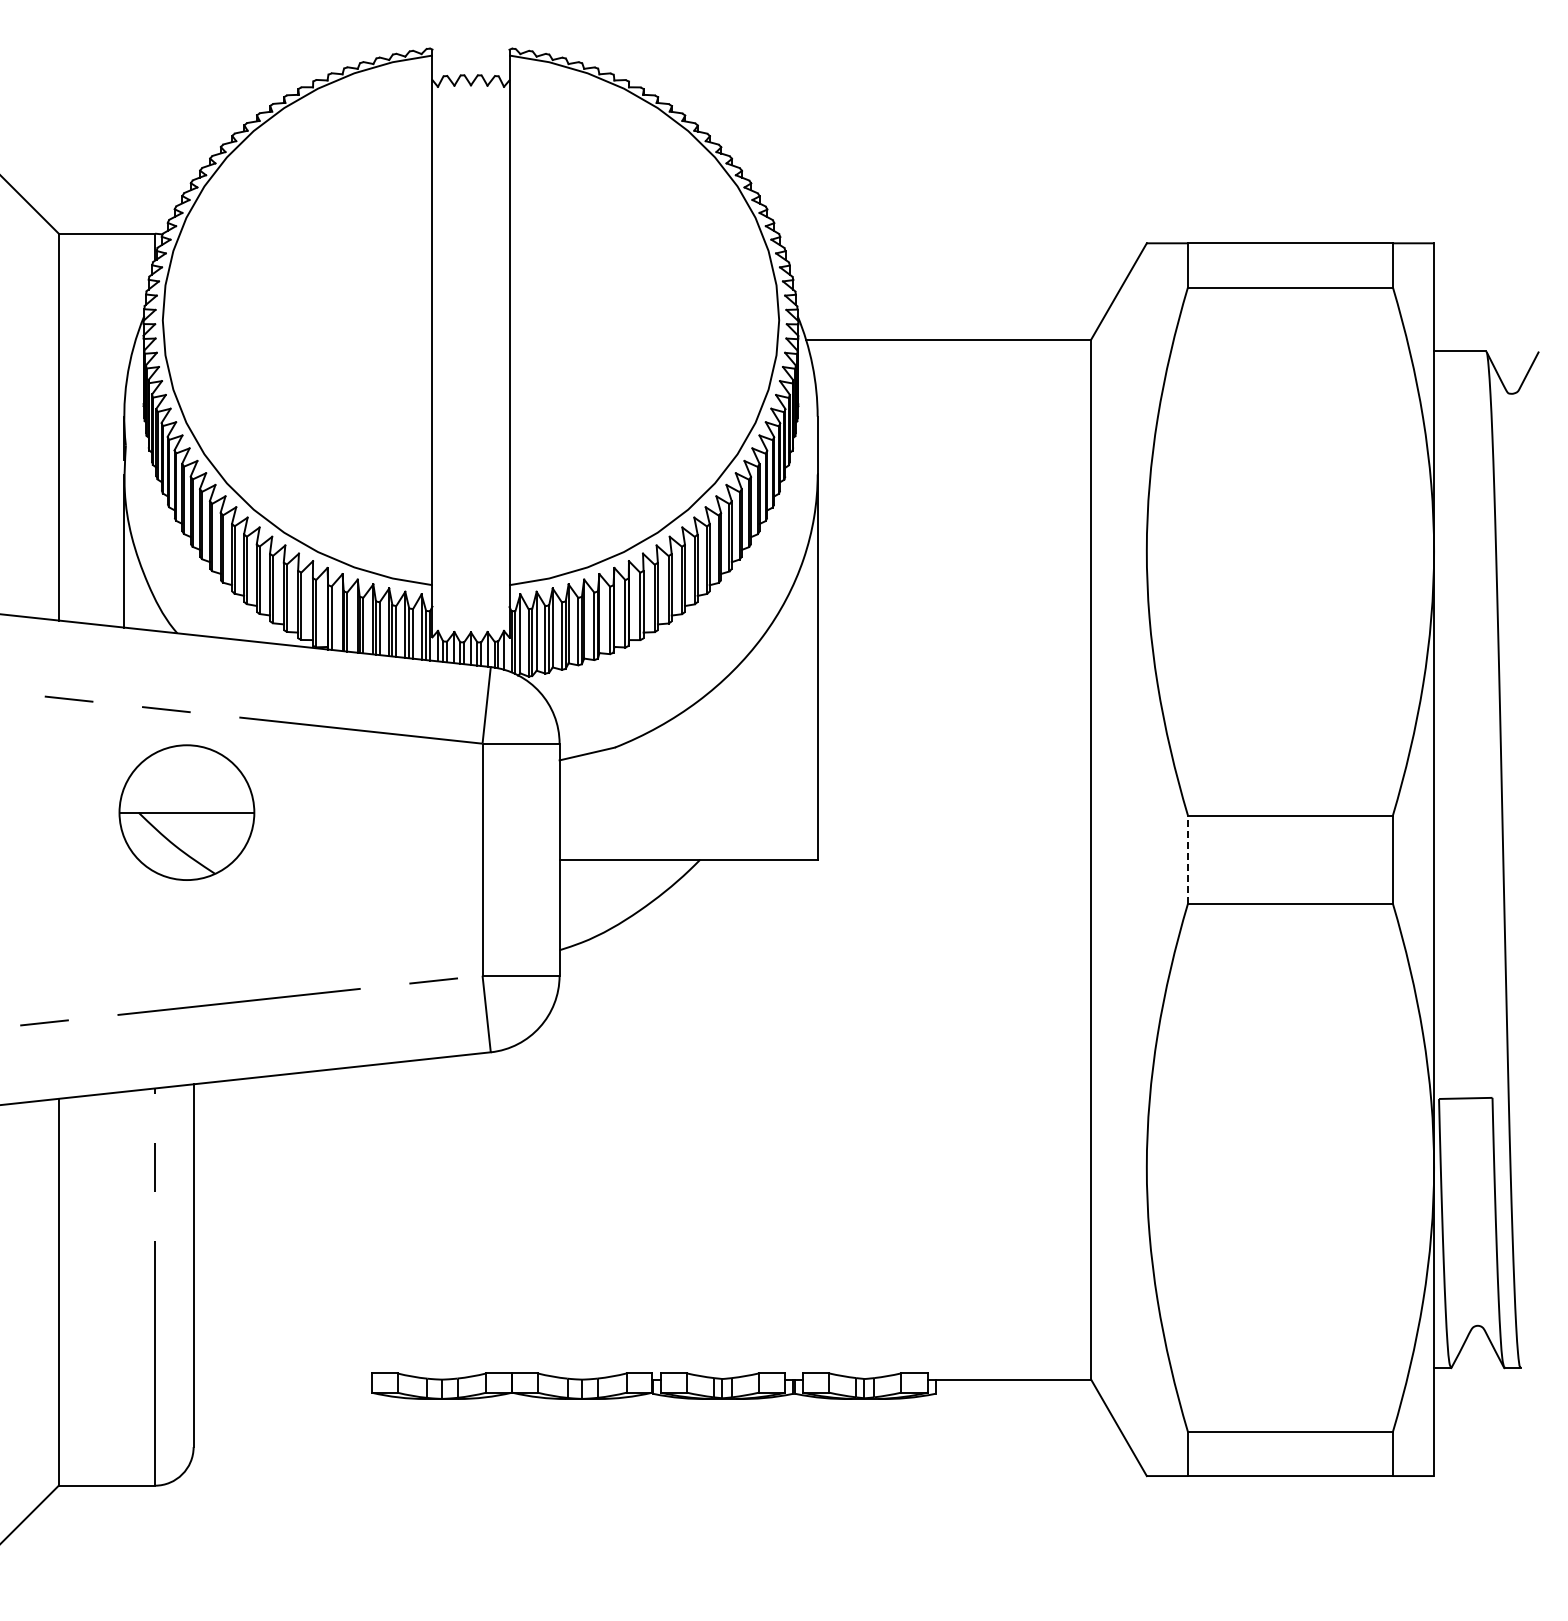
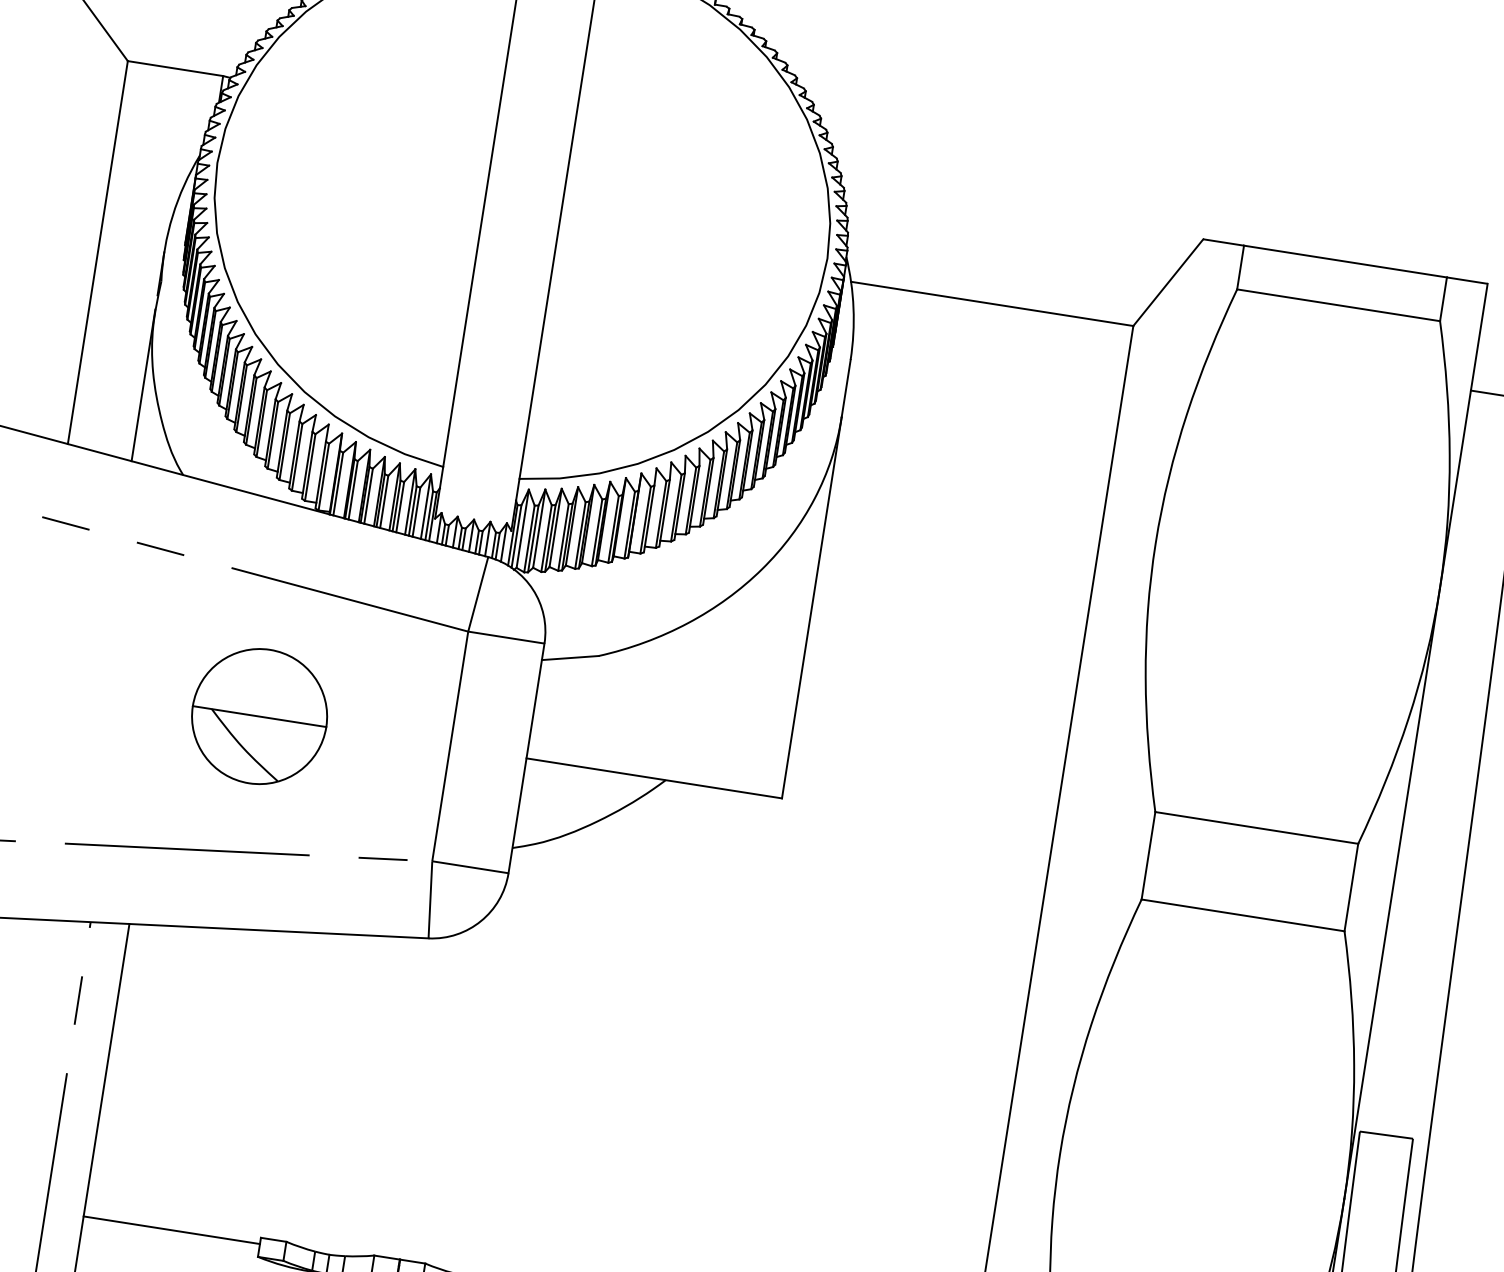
part: (186, 812) -> (259, 716), moved
line: (1187, 859) -> (1148, 855), dashed -> solid
line: (282, 1379) -> (171, 1229), added

